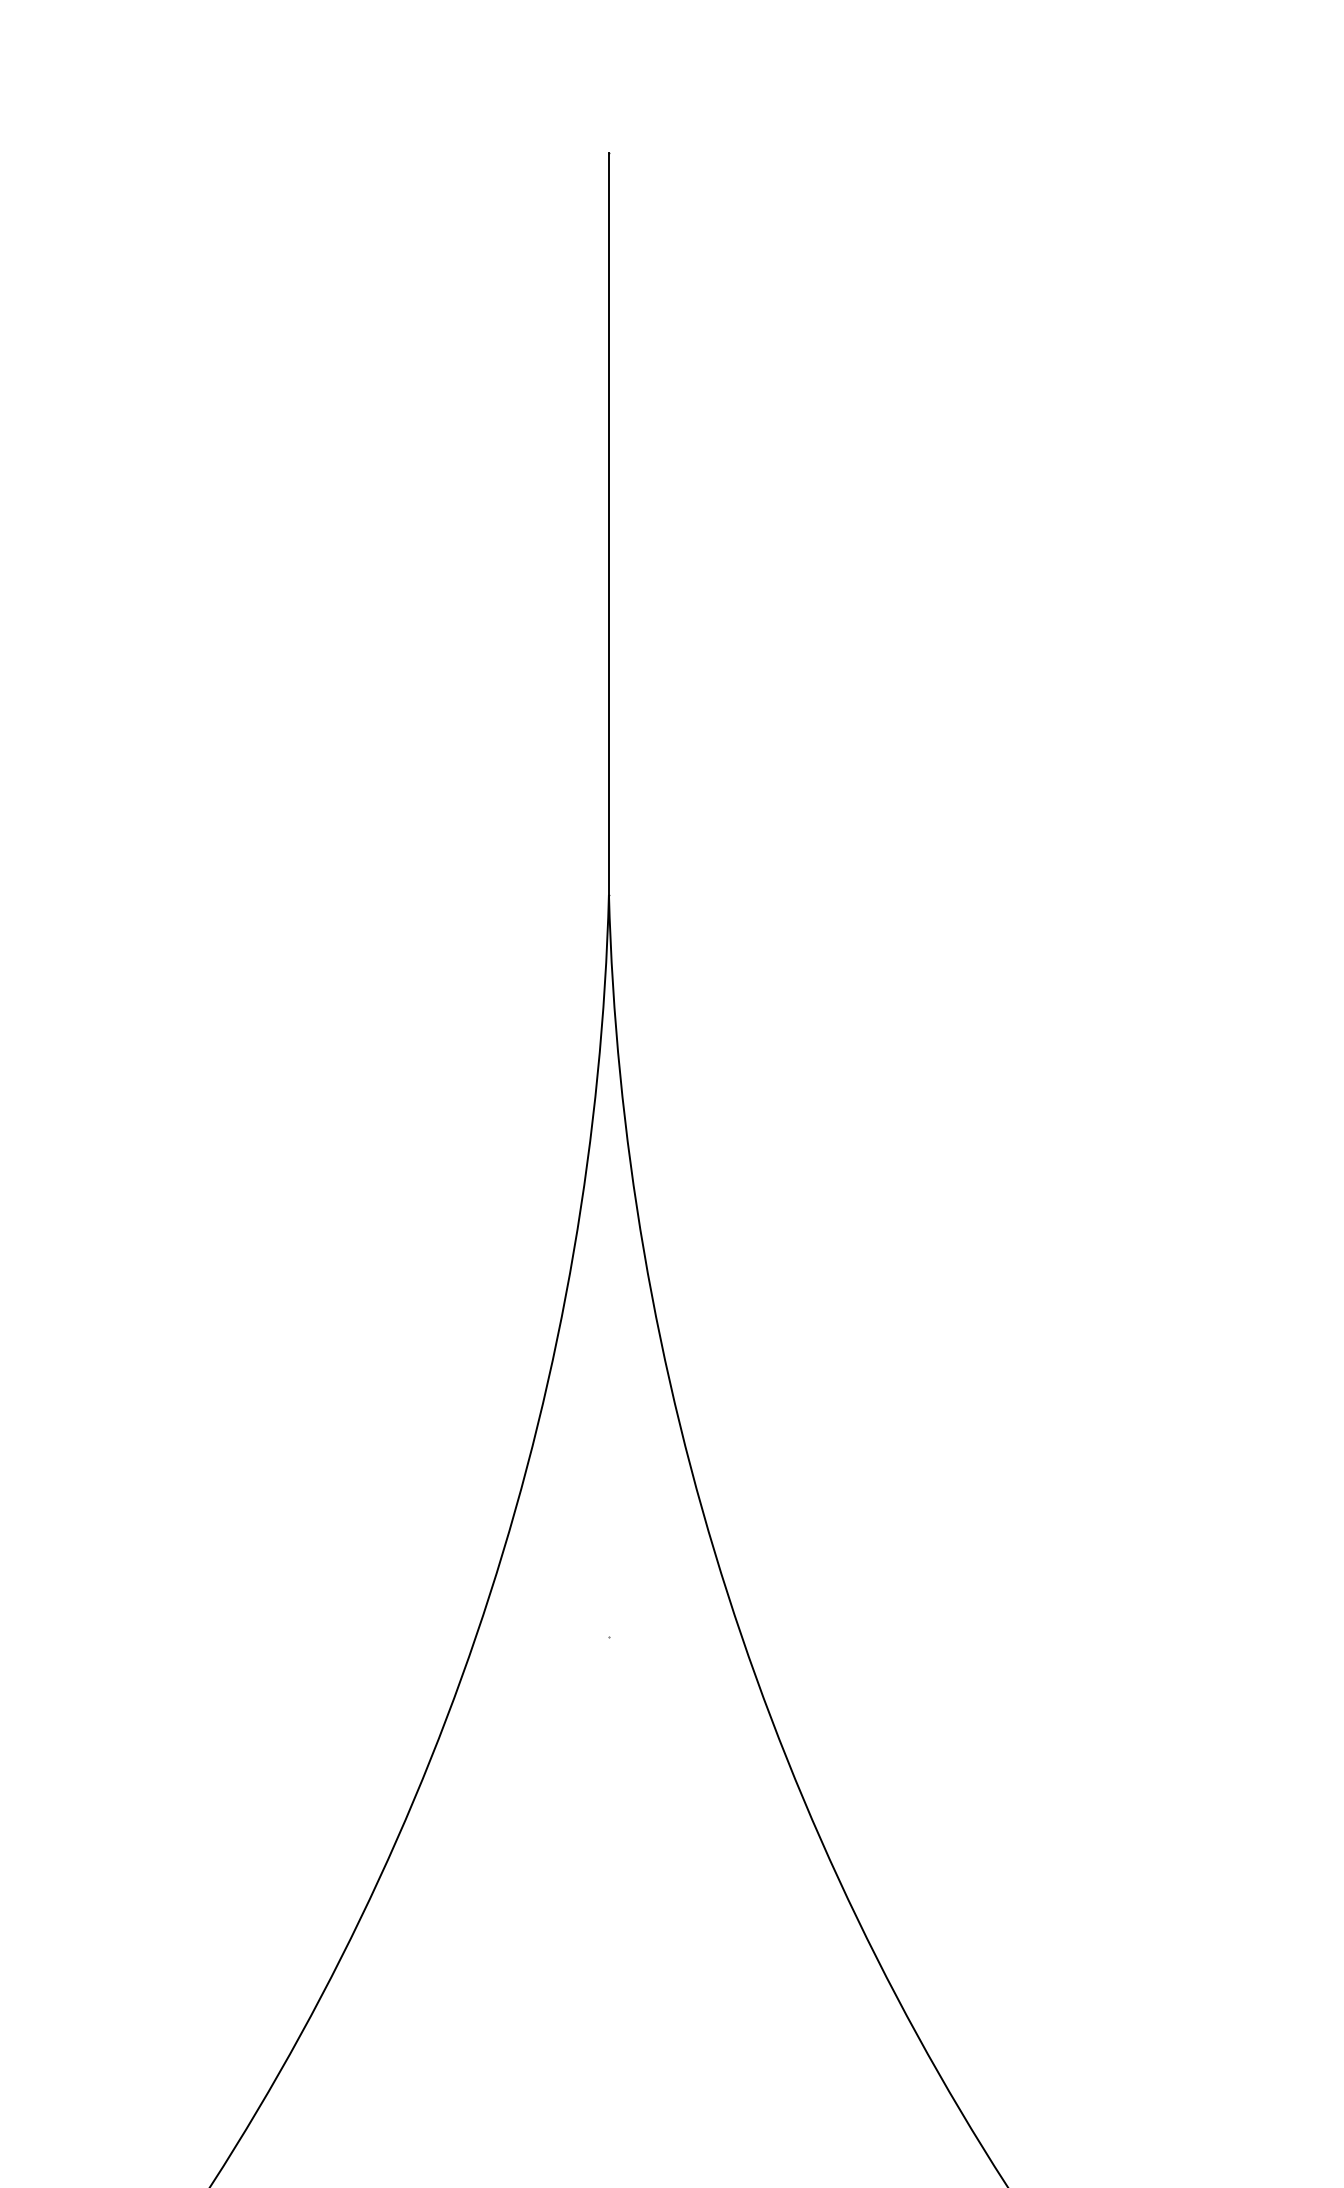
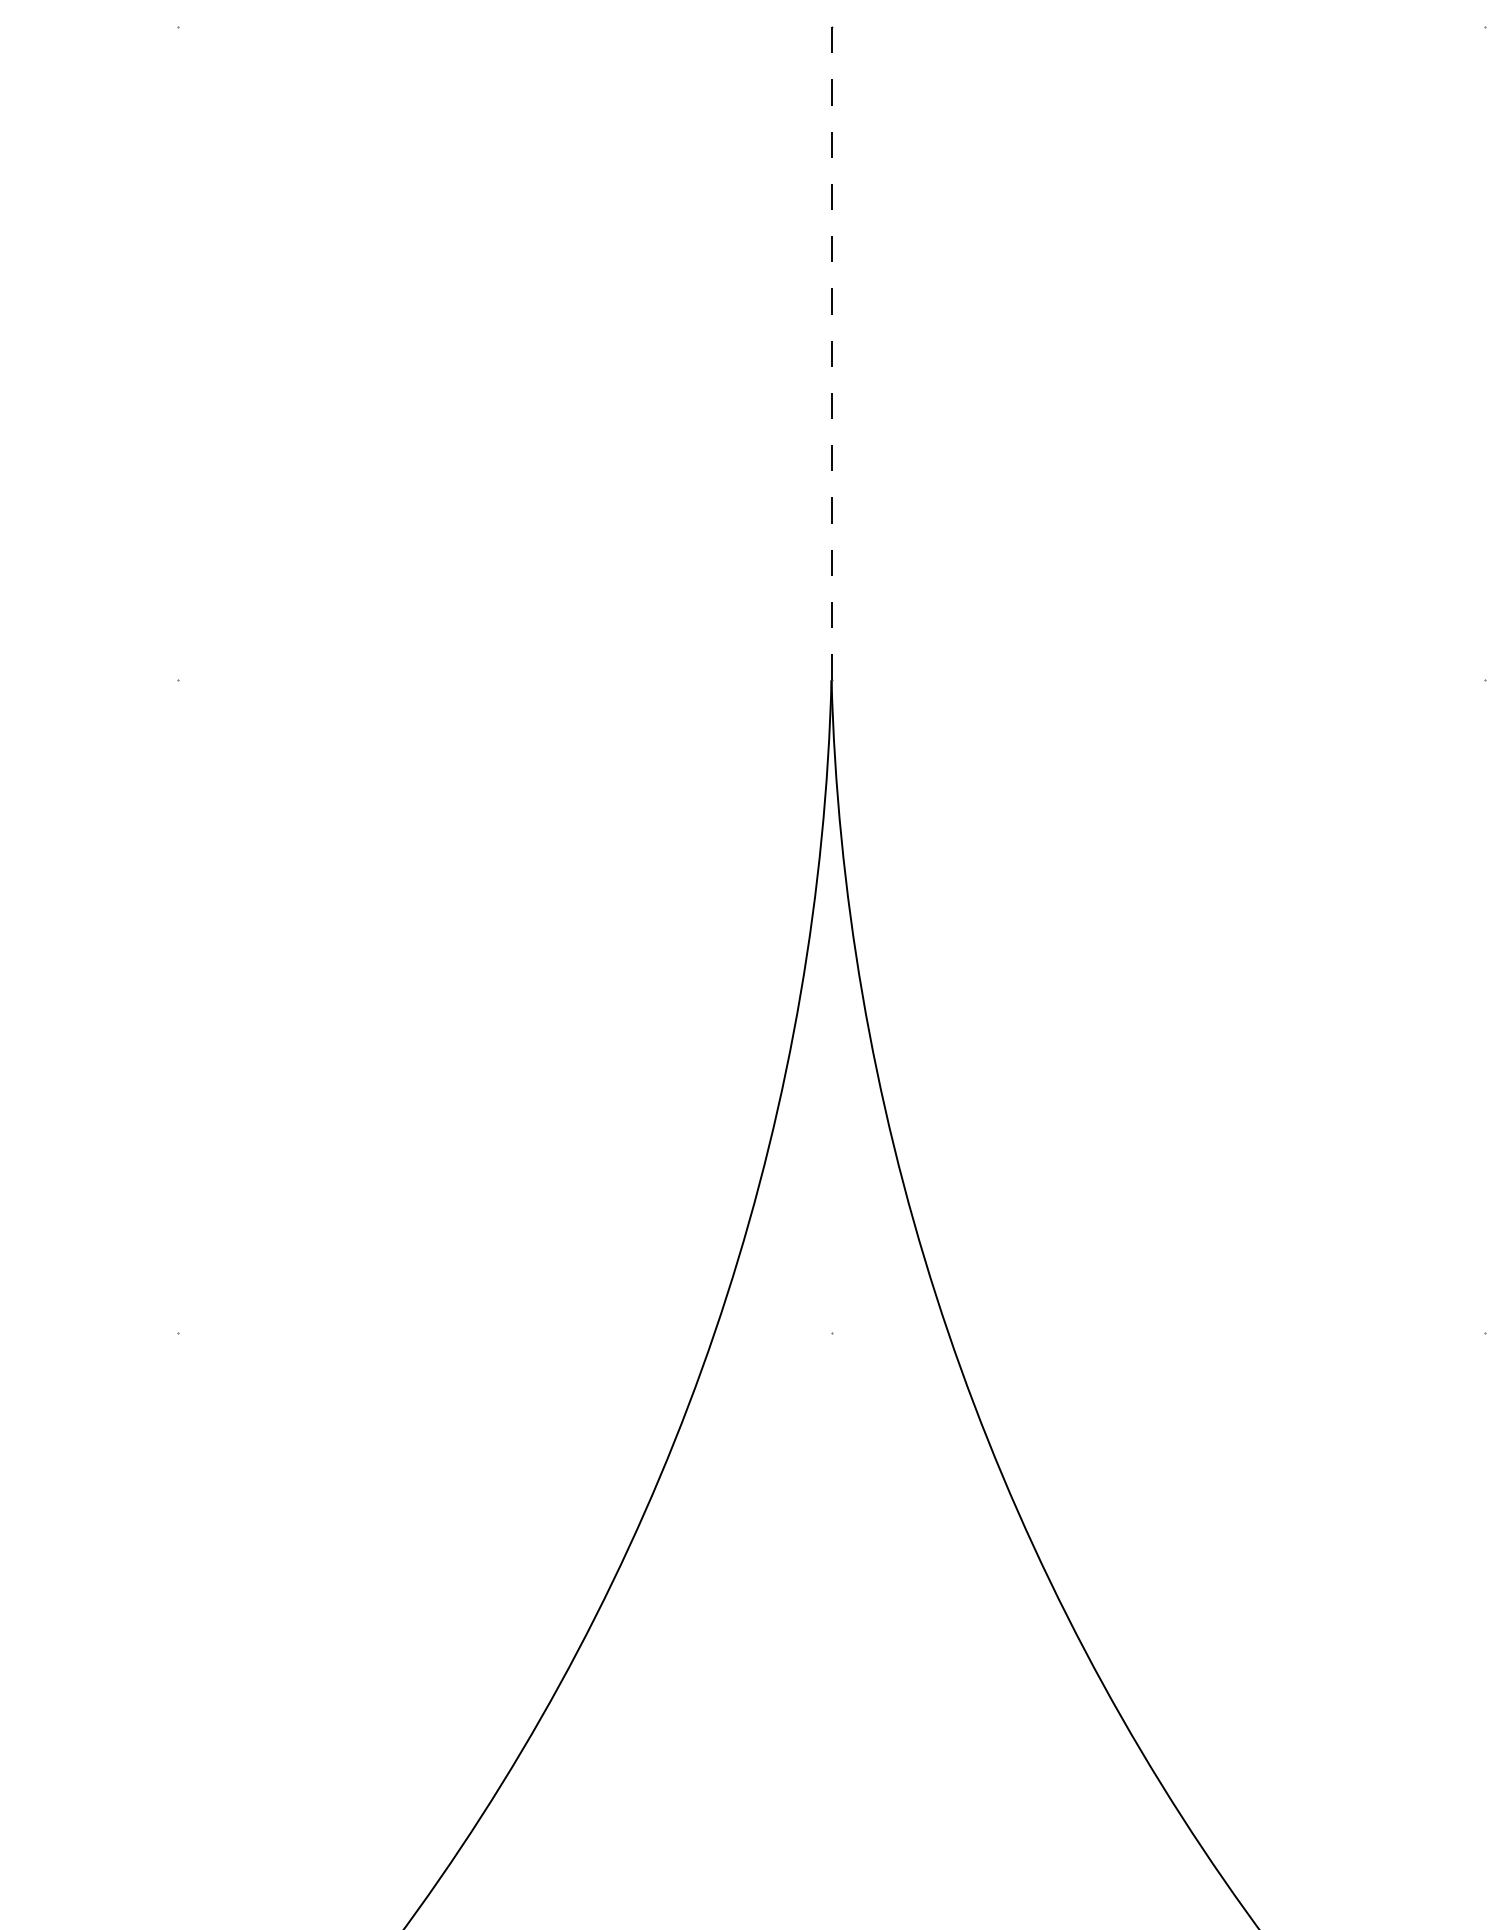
line: (608, 523) -> (831, 353), solid -> dashed

